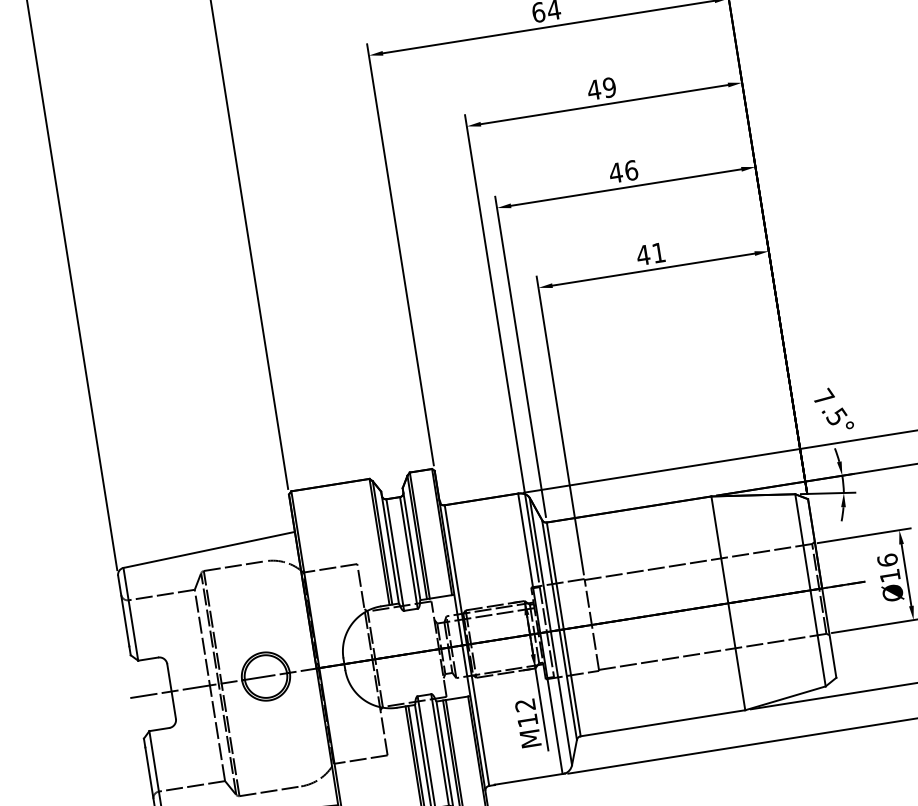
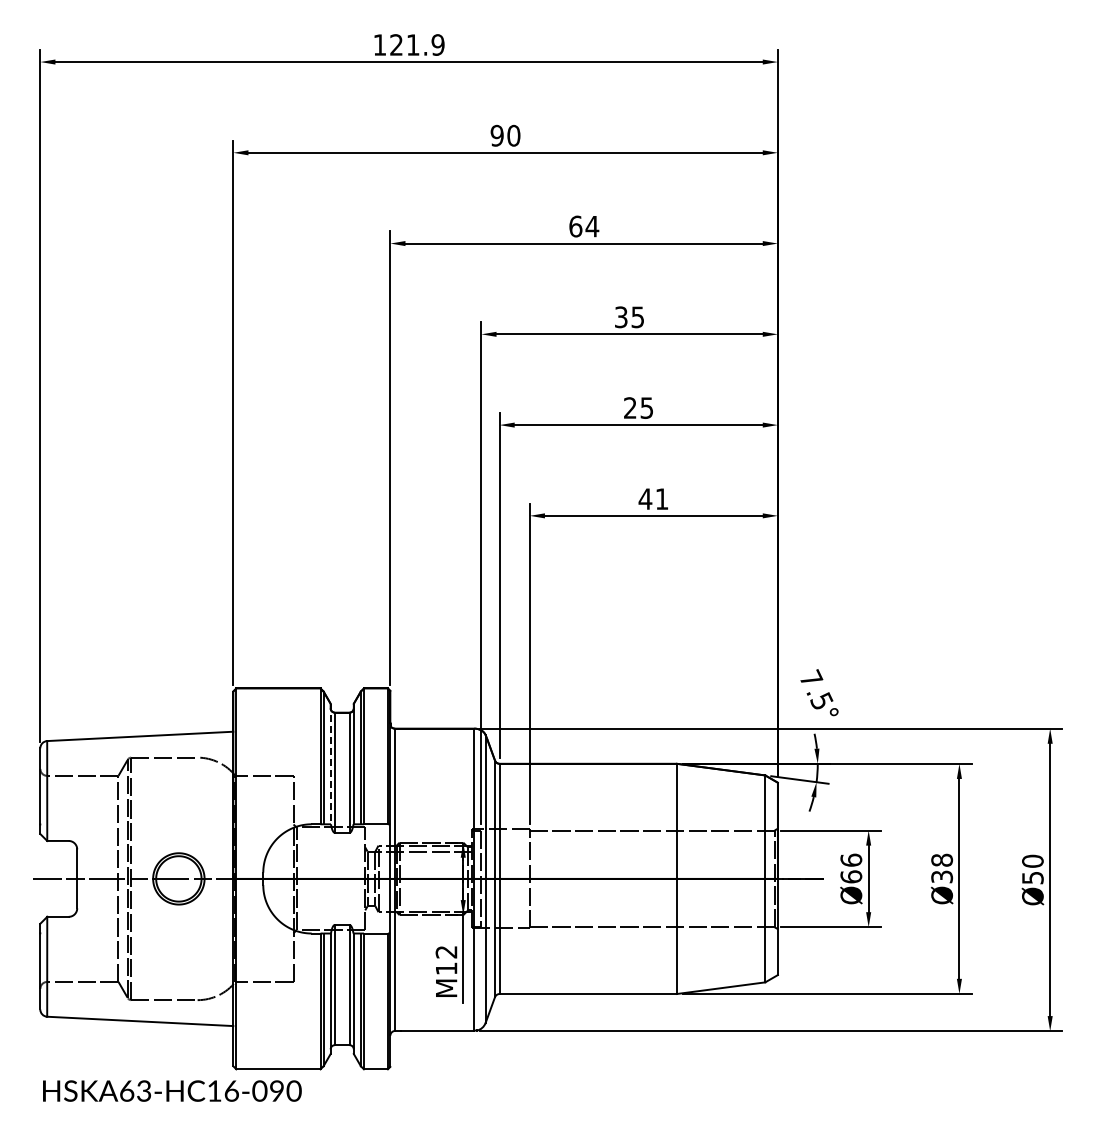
text: (601, 89) -> (629, 317), 49 -> 35
text: (623, 171) -> (638, 407), 46 -> 25
line: (389, 548) -> (330, 764), solid -> dashed
text: (890, 575) -> (851, 876), Ø16 -> Ø66

